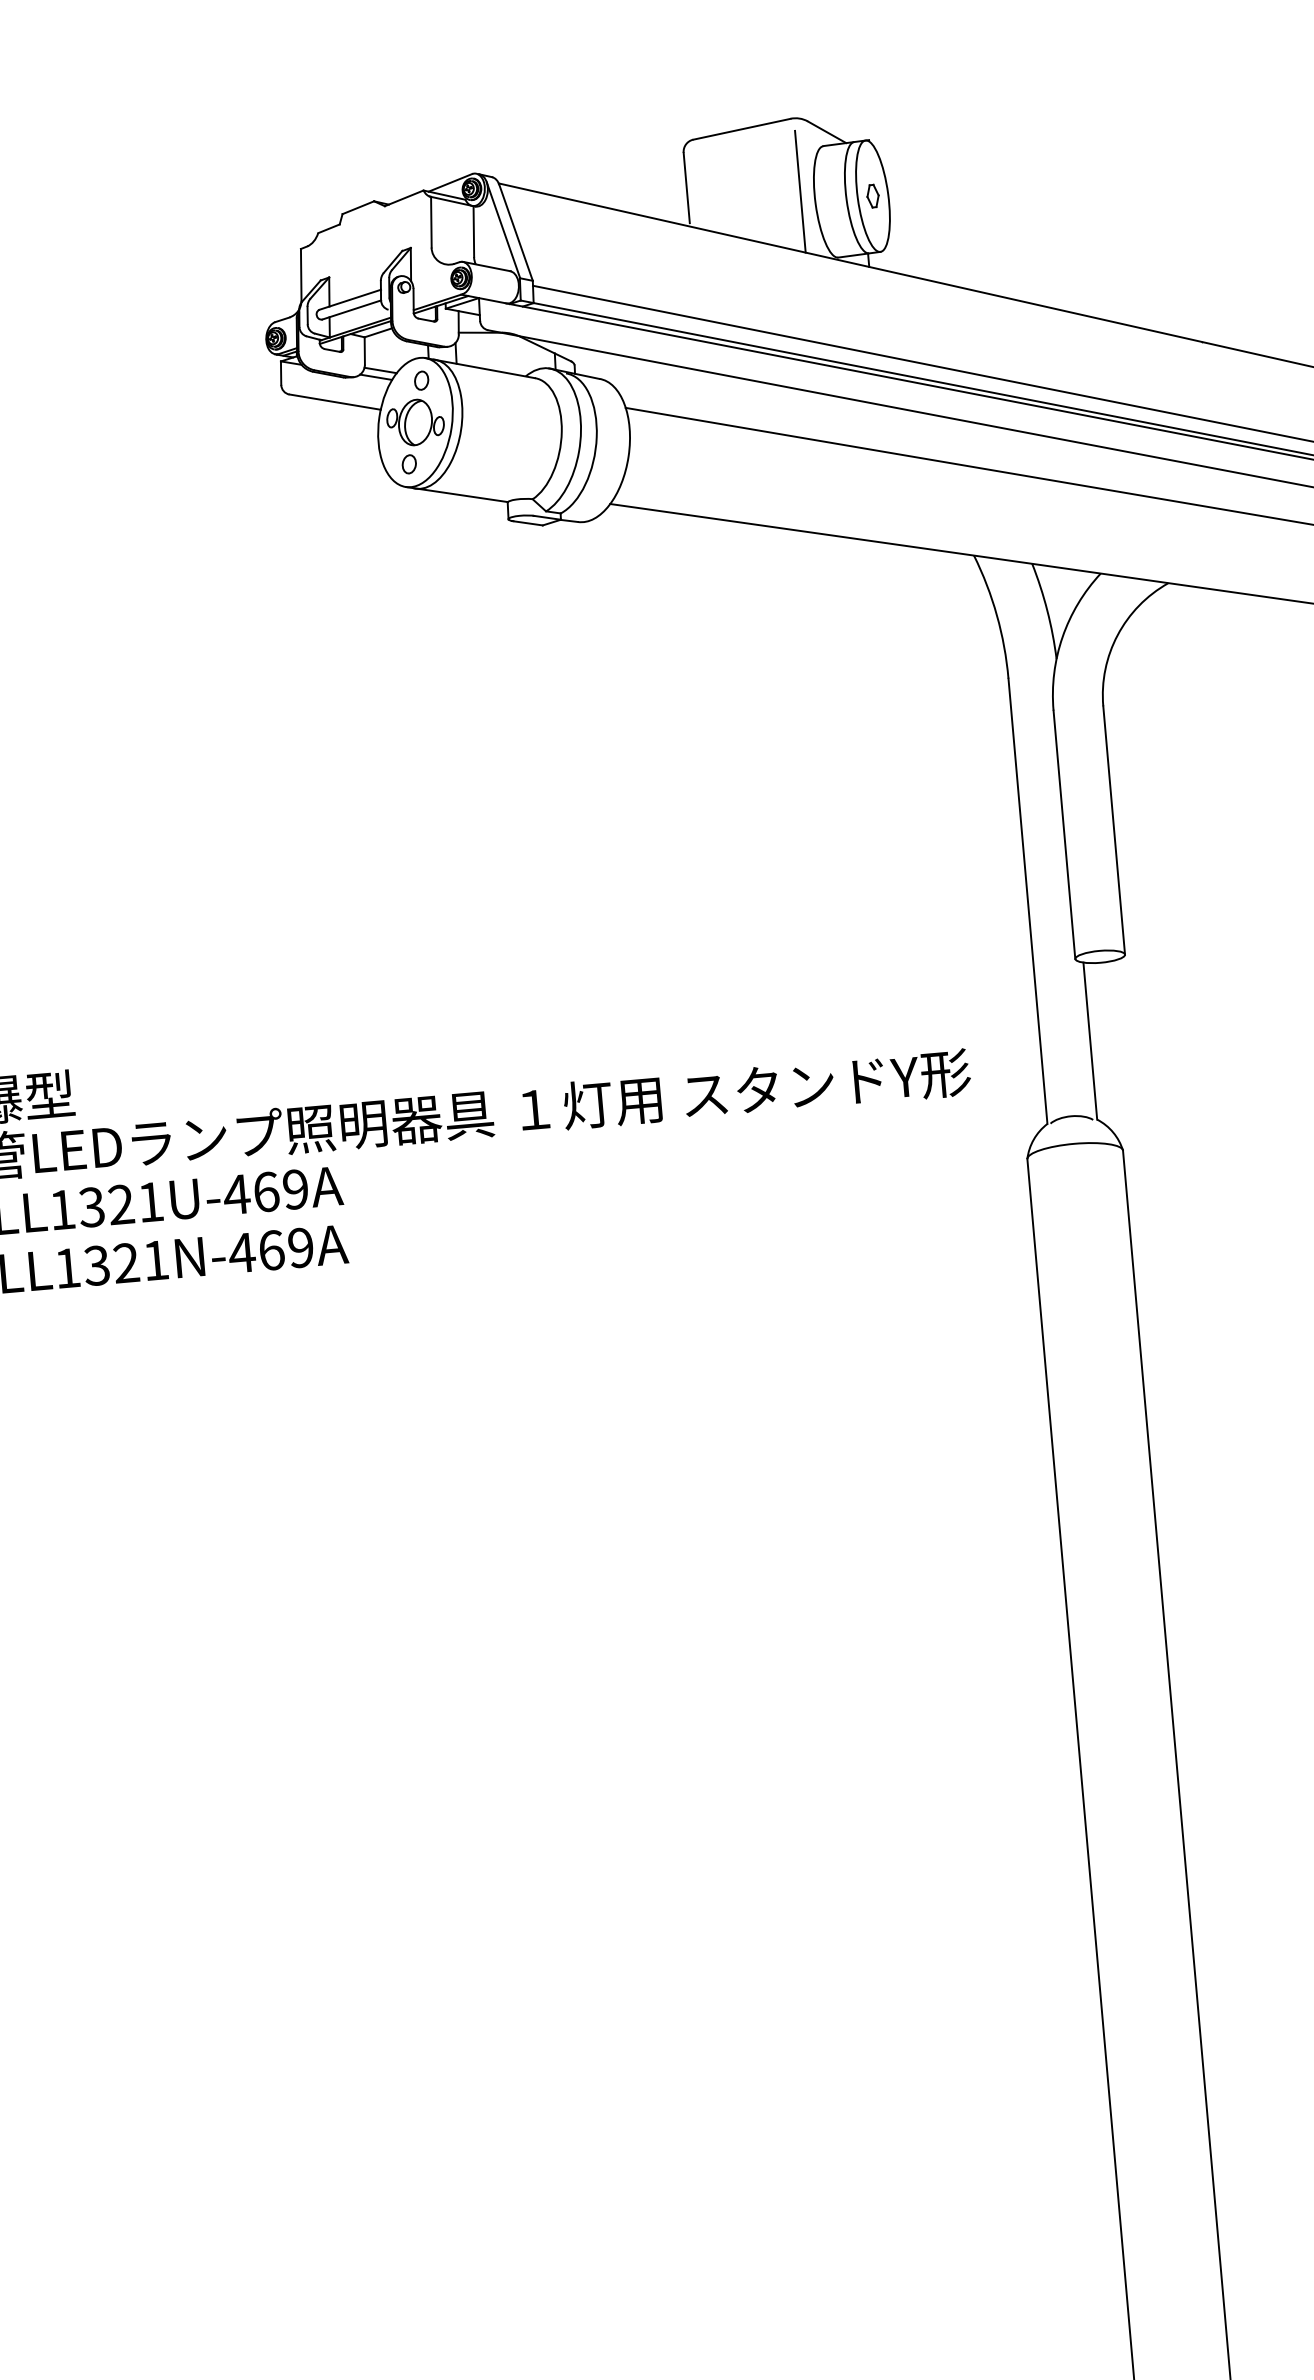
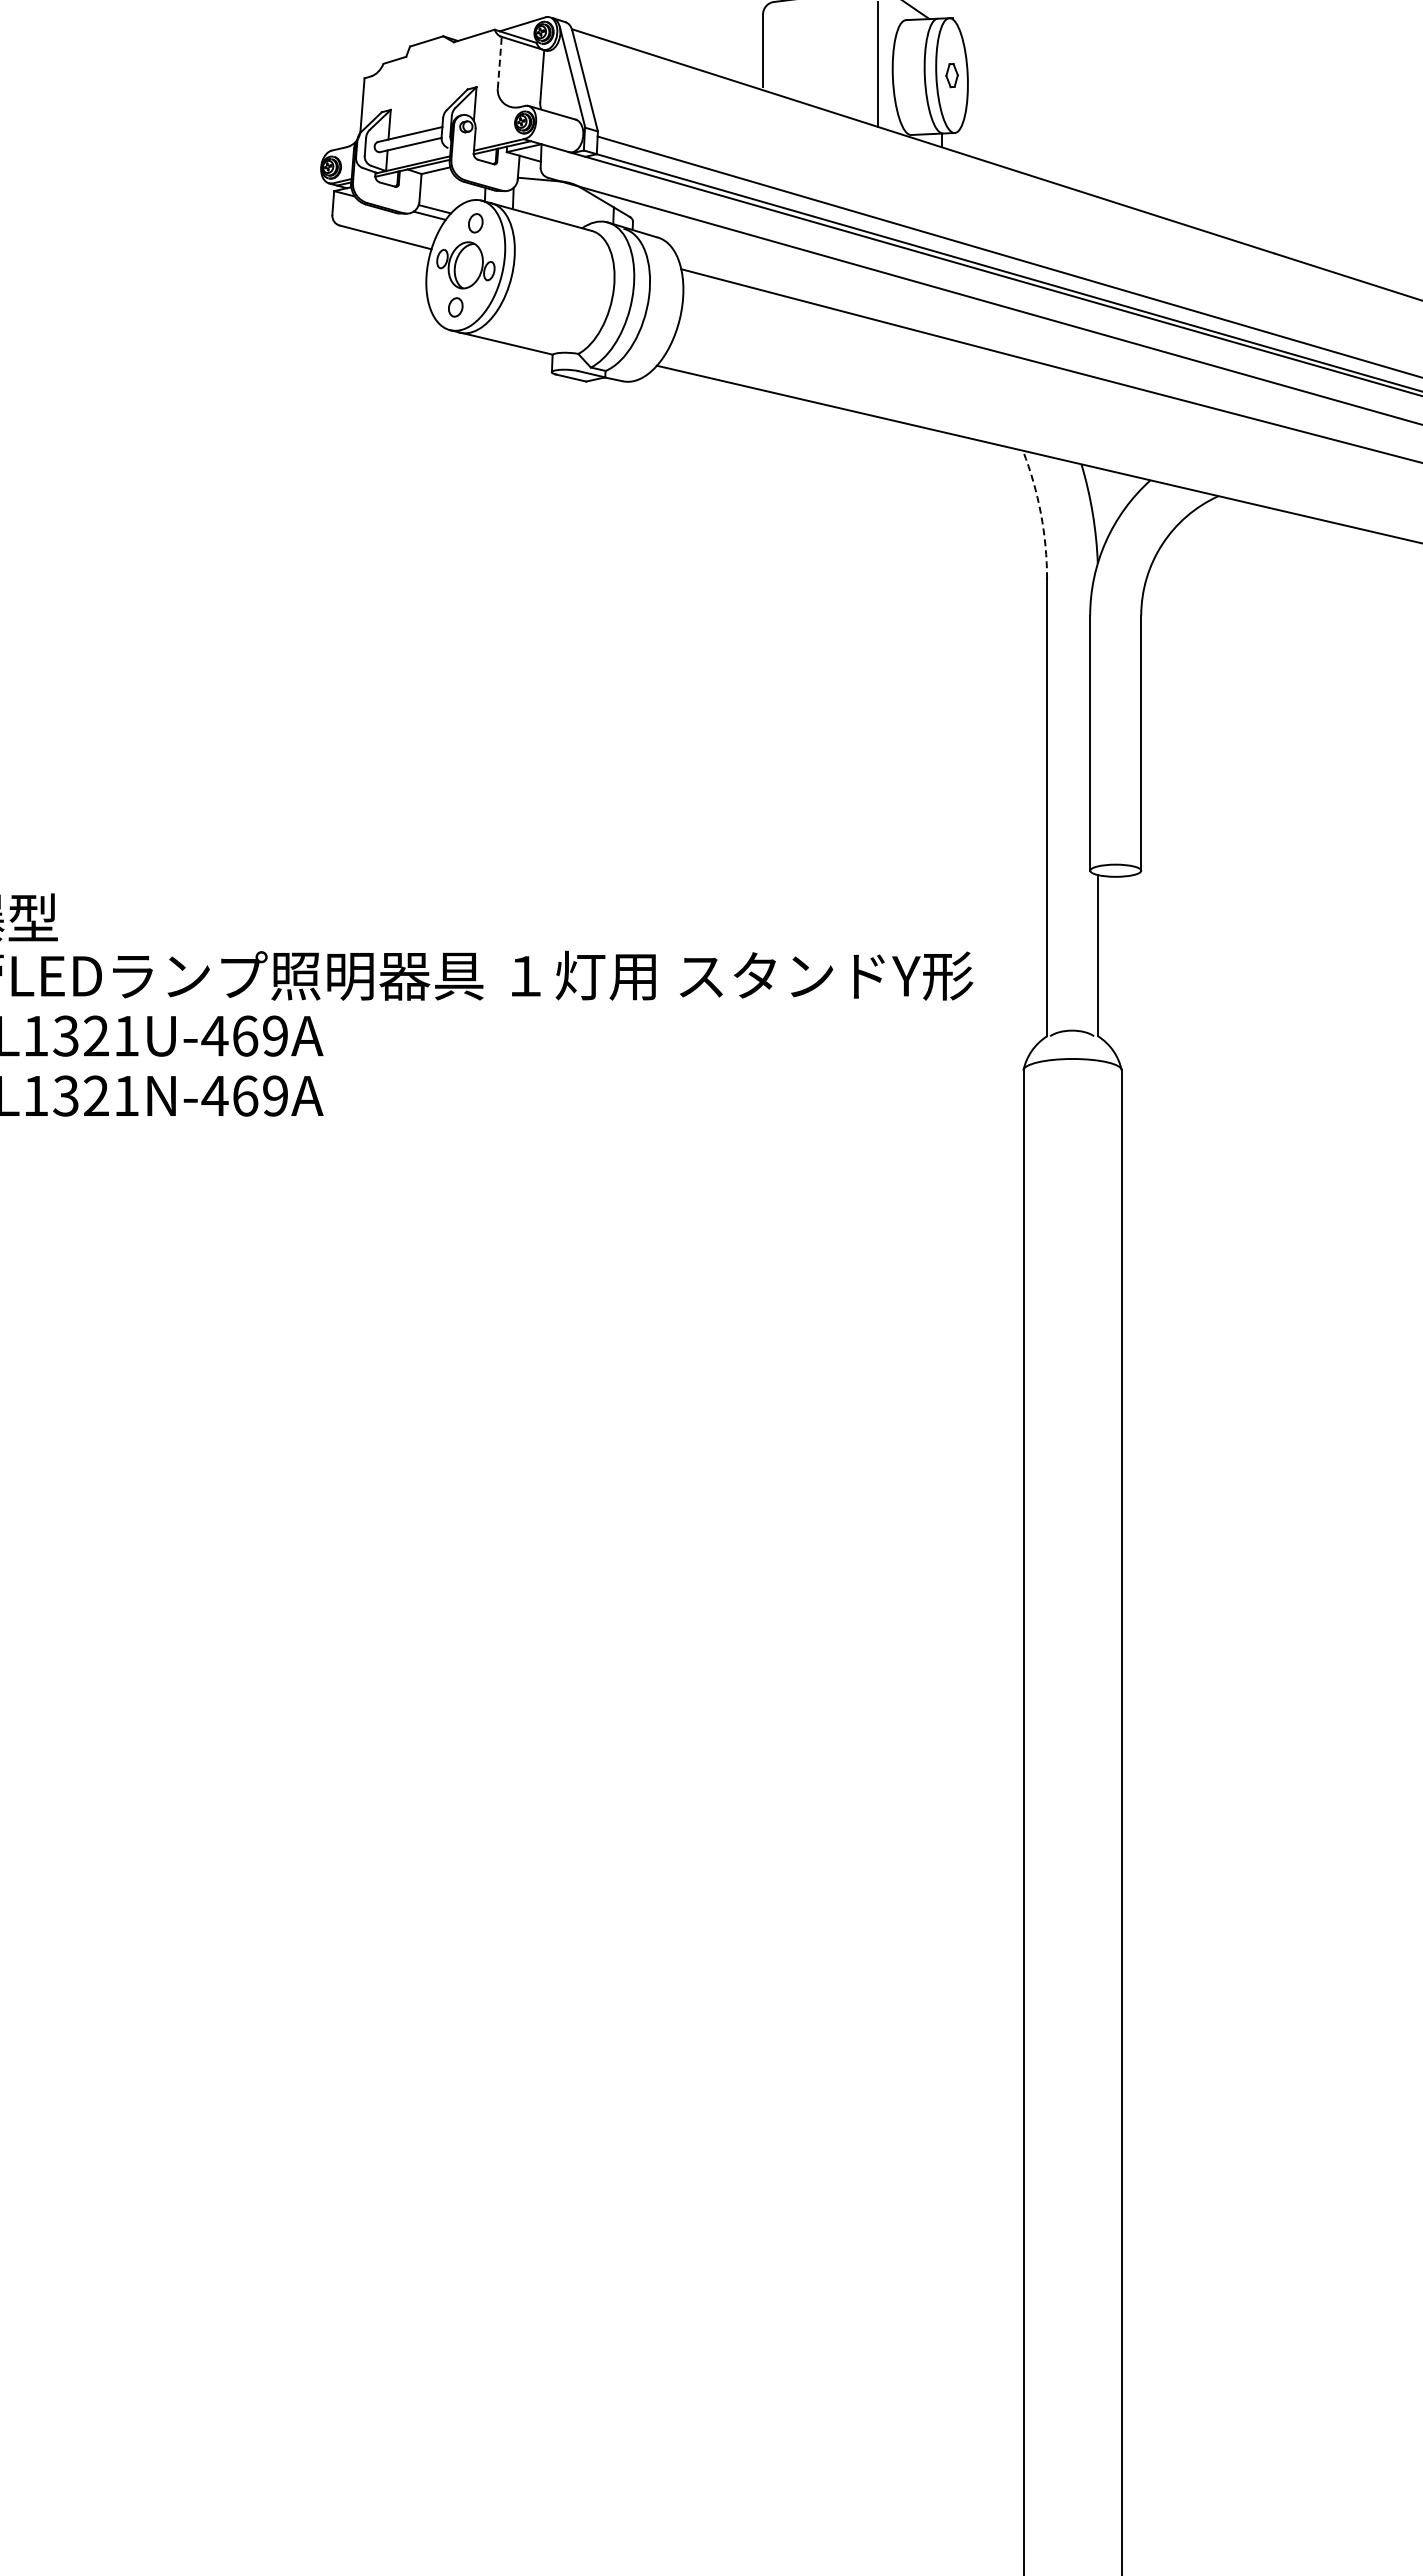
line: (431, 222) -> (499, 62), solid -> dashed
arc: (996, 615) -> (1040, 513), solid -> dashed

